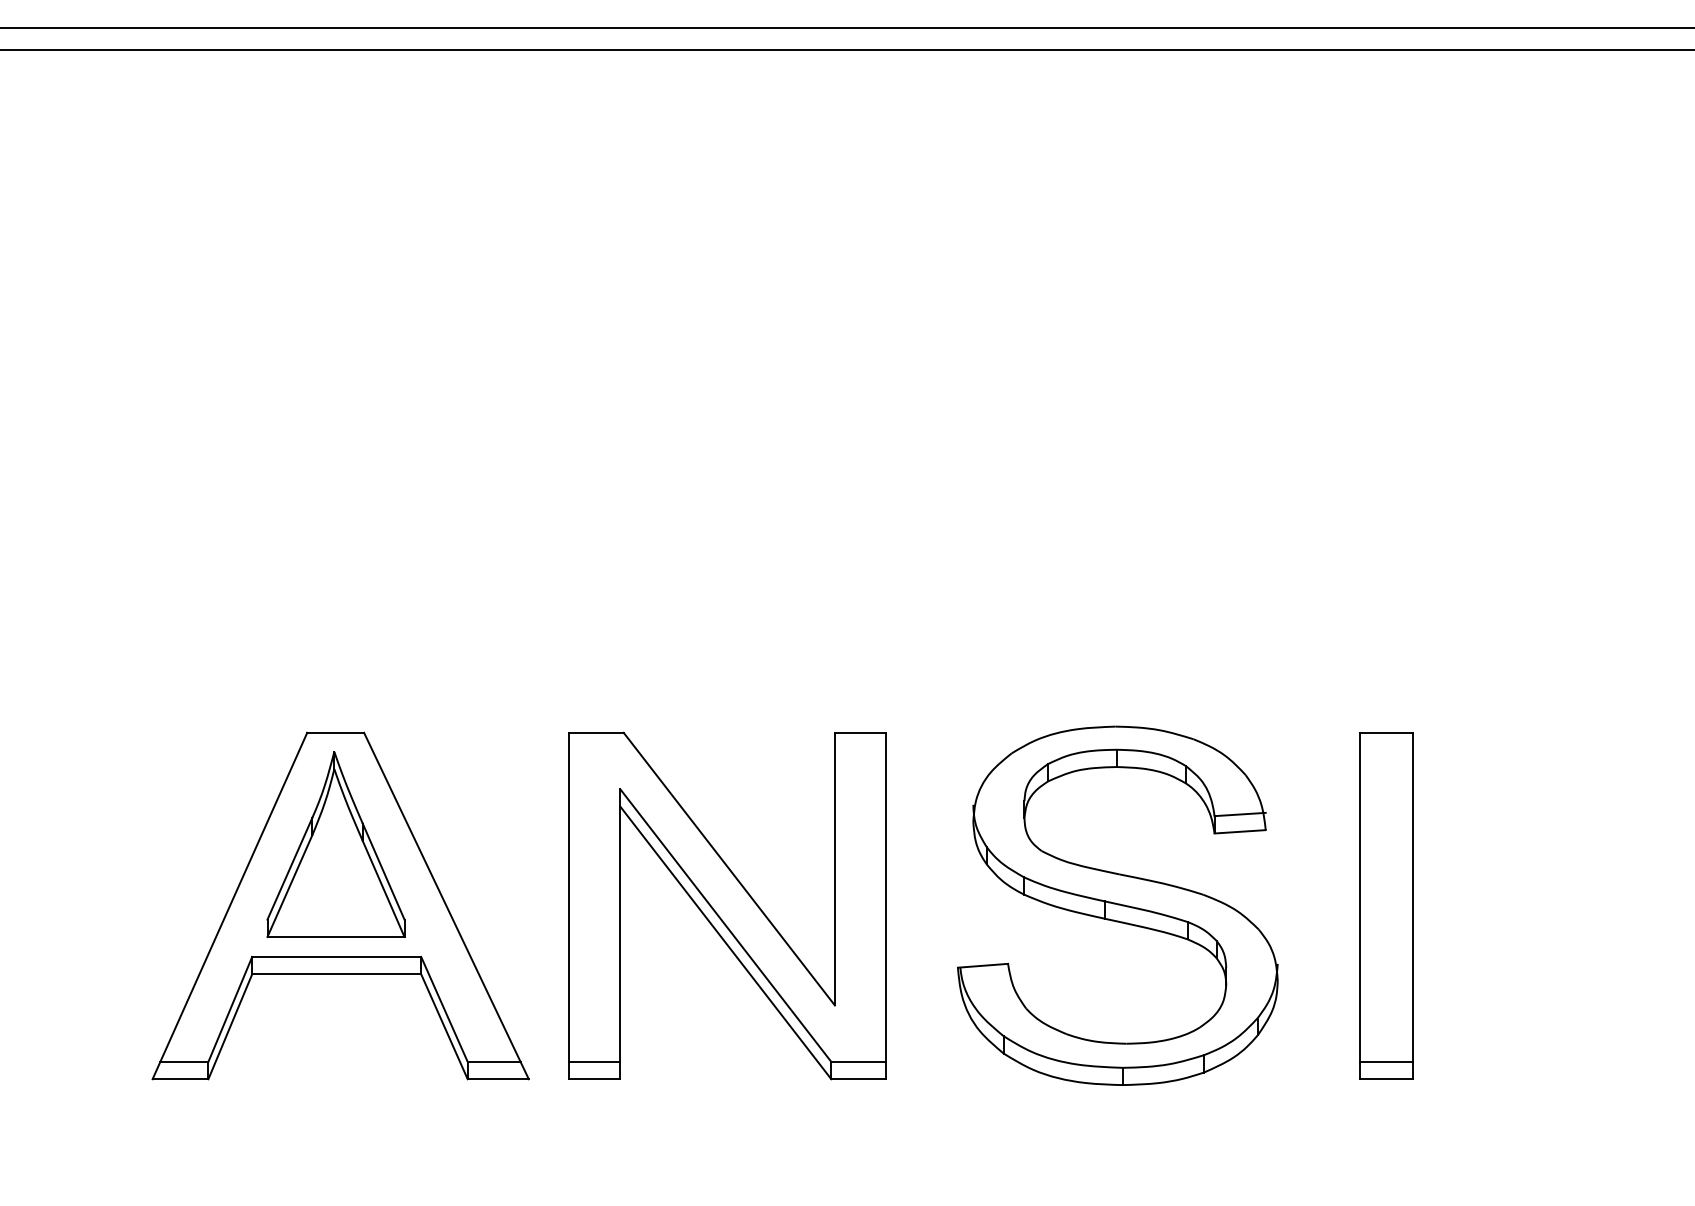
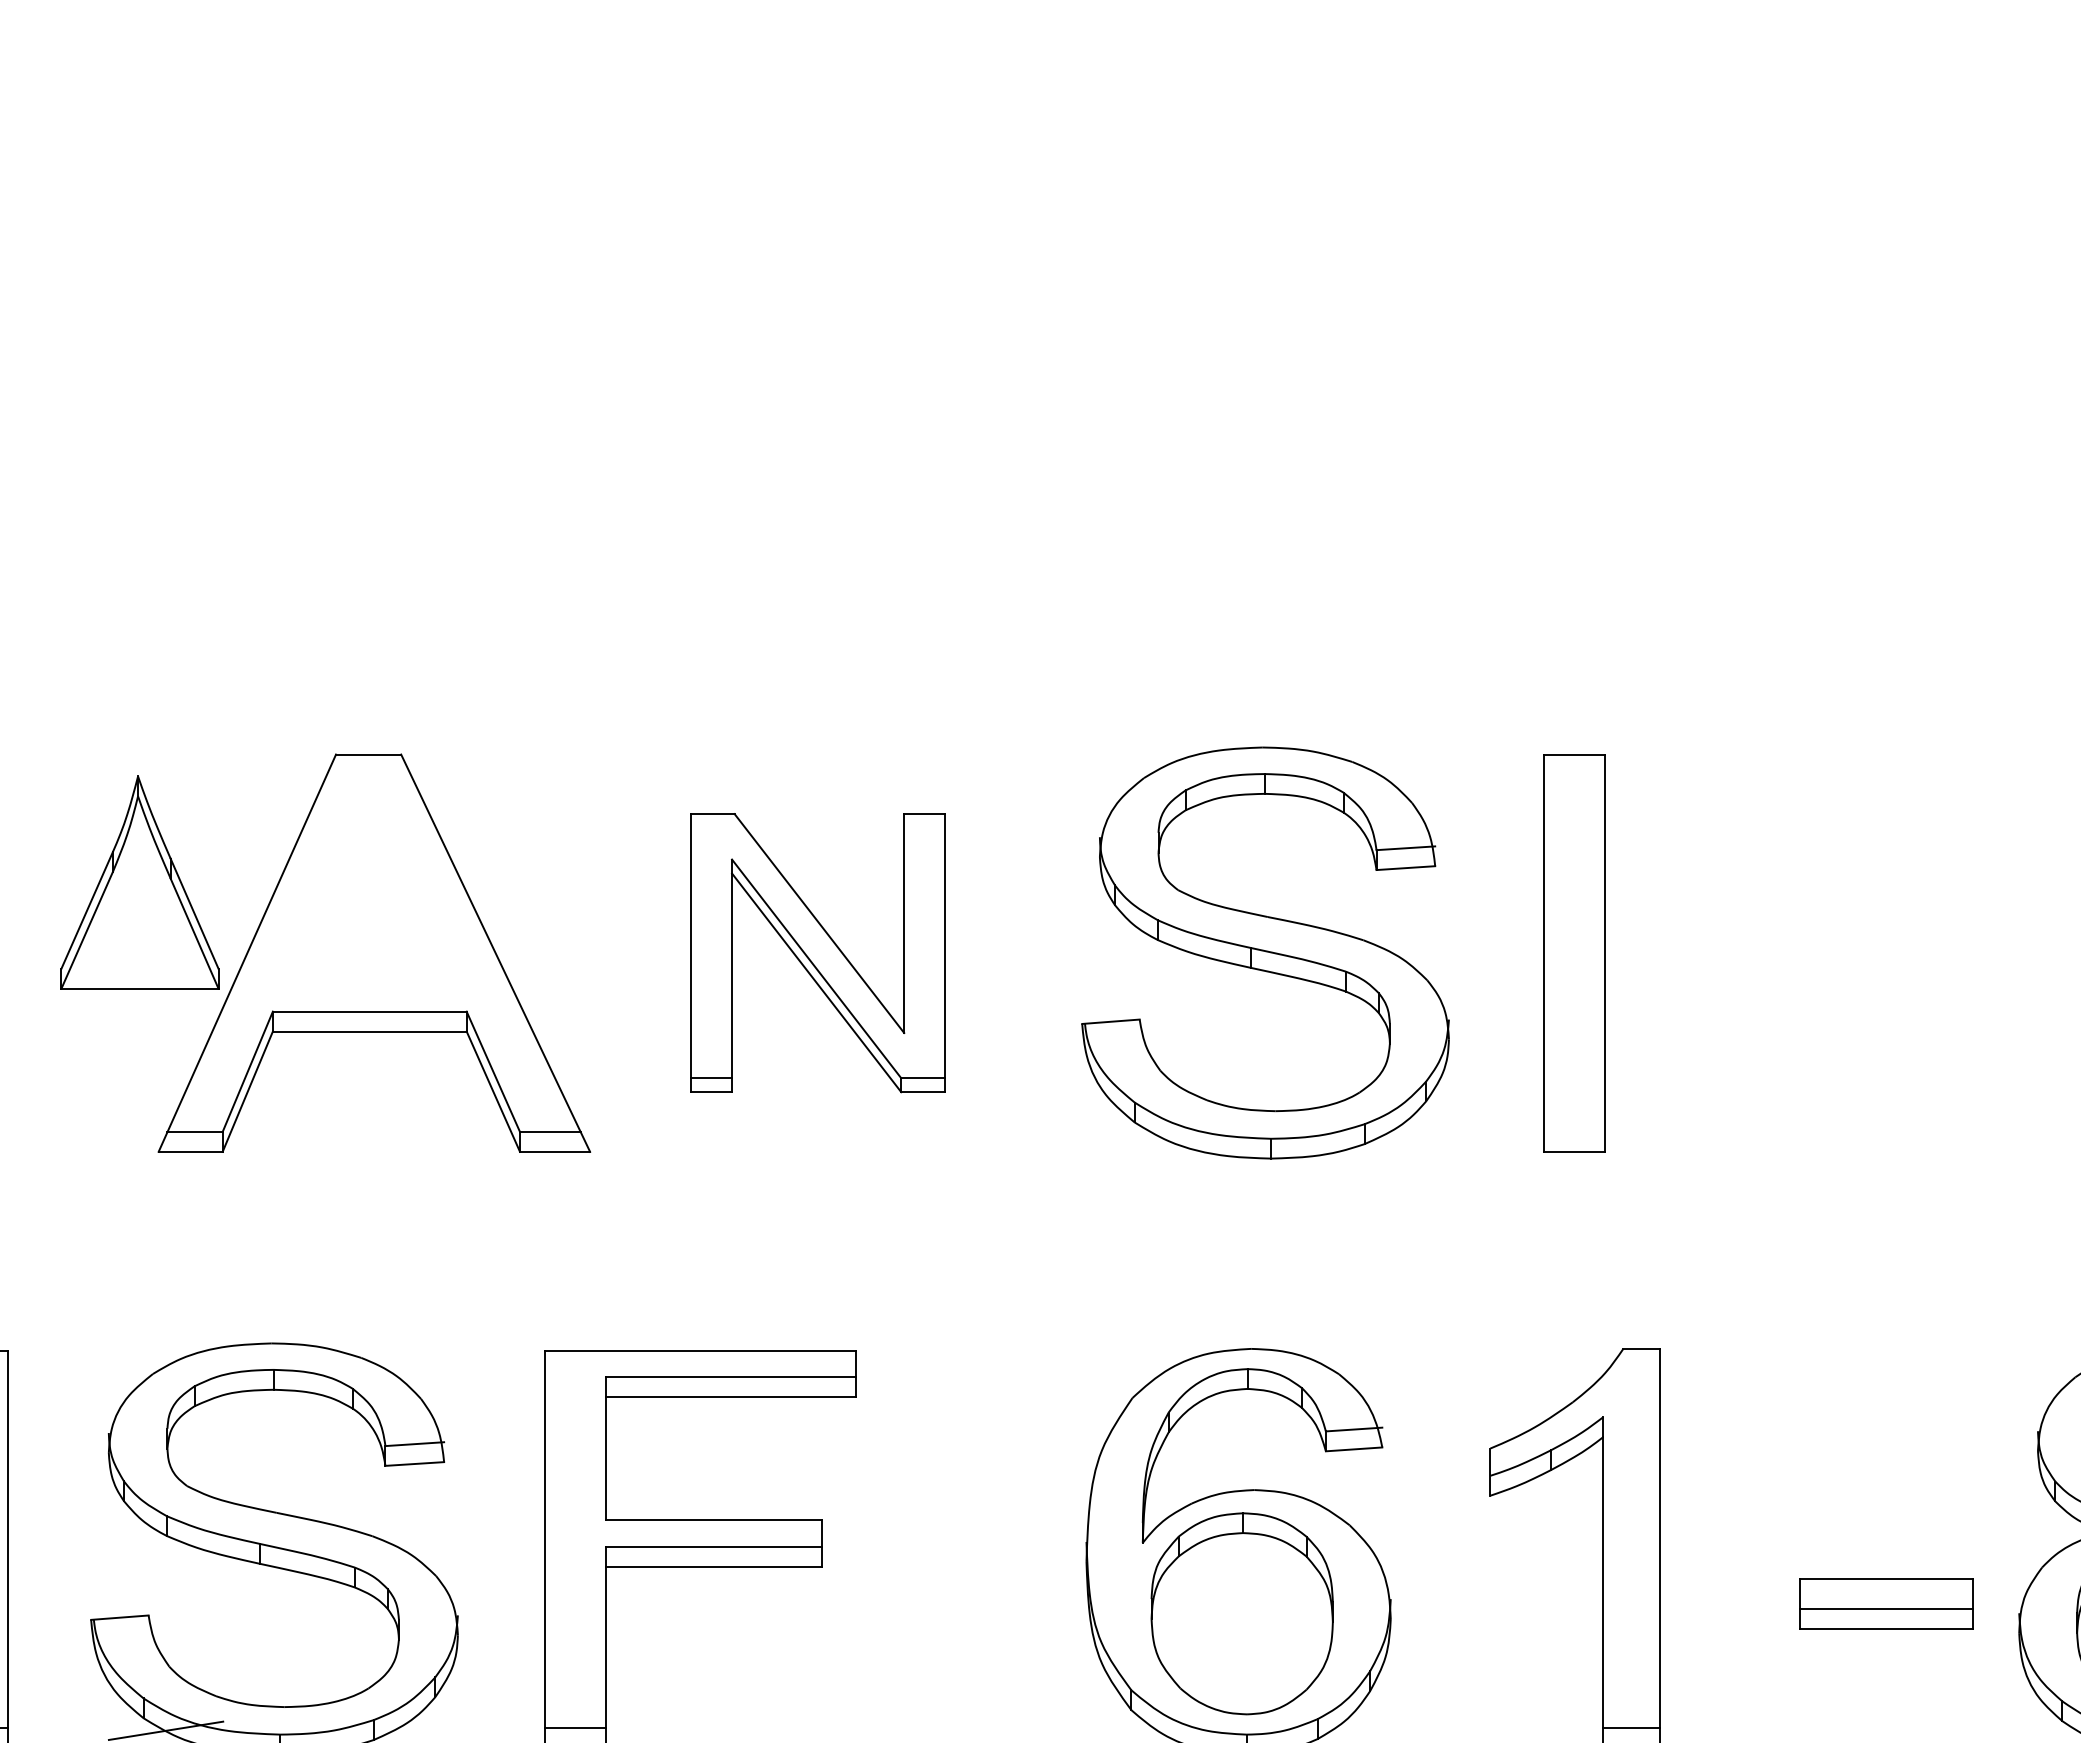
part: (335, 844) -> (139, 882), moved
part: (727, 905) -> (817, 952), size x0.7
line: (1386, 1061) -> (1573, 1131), removed

